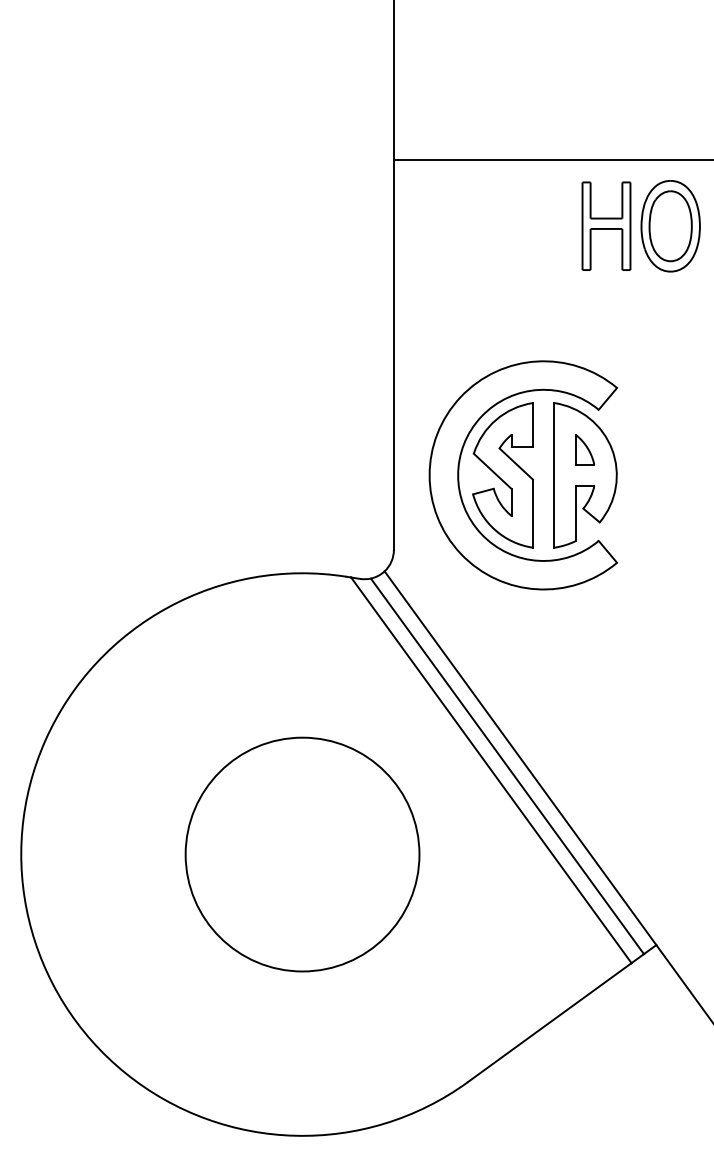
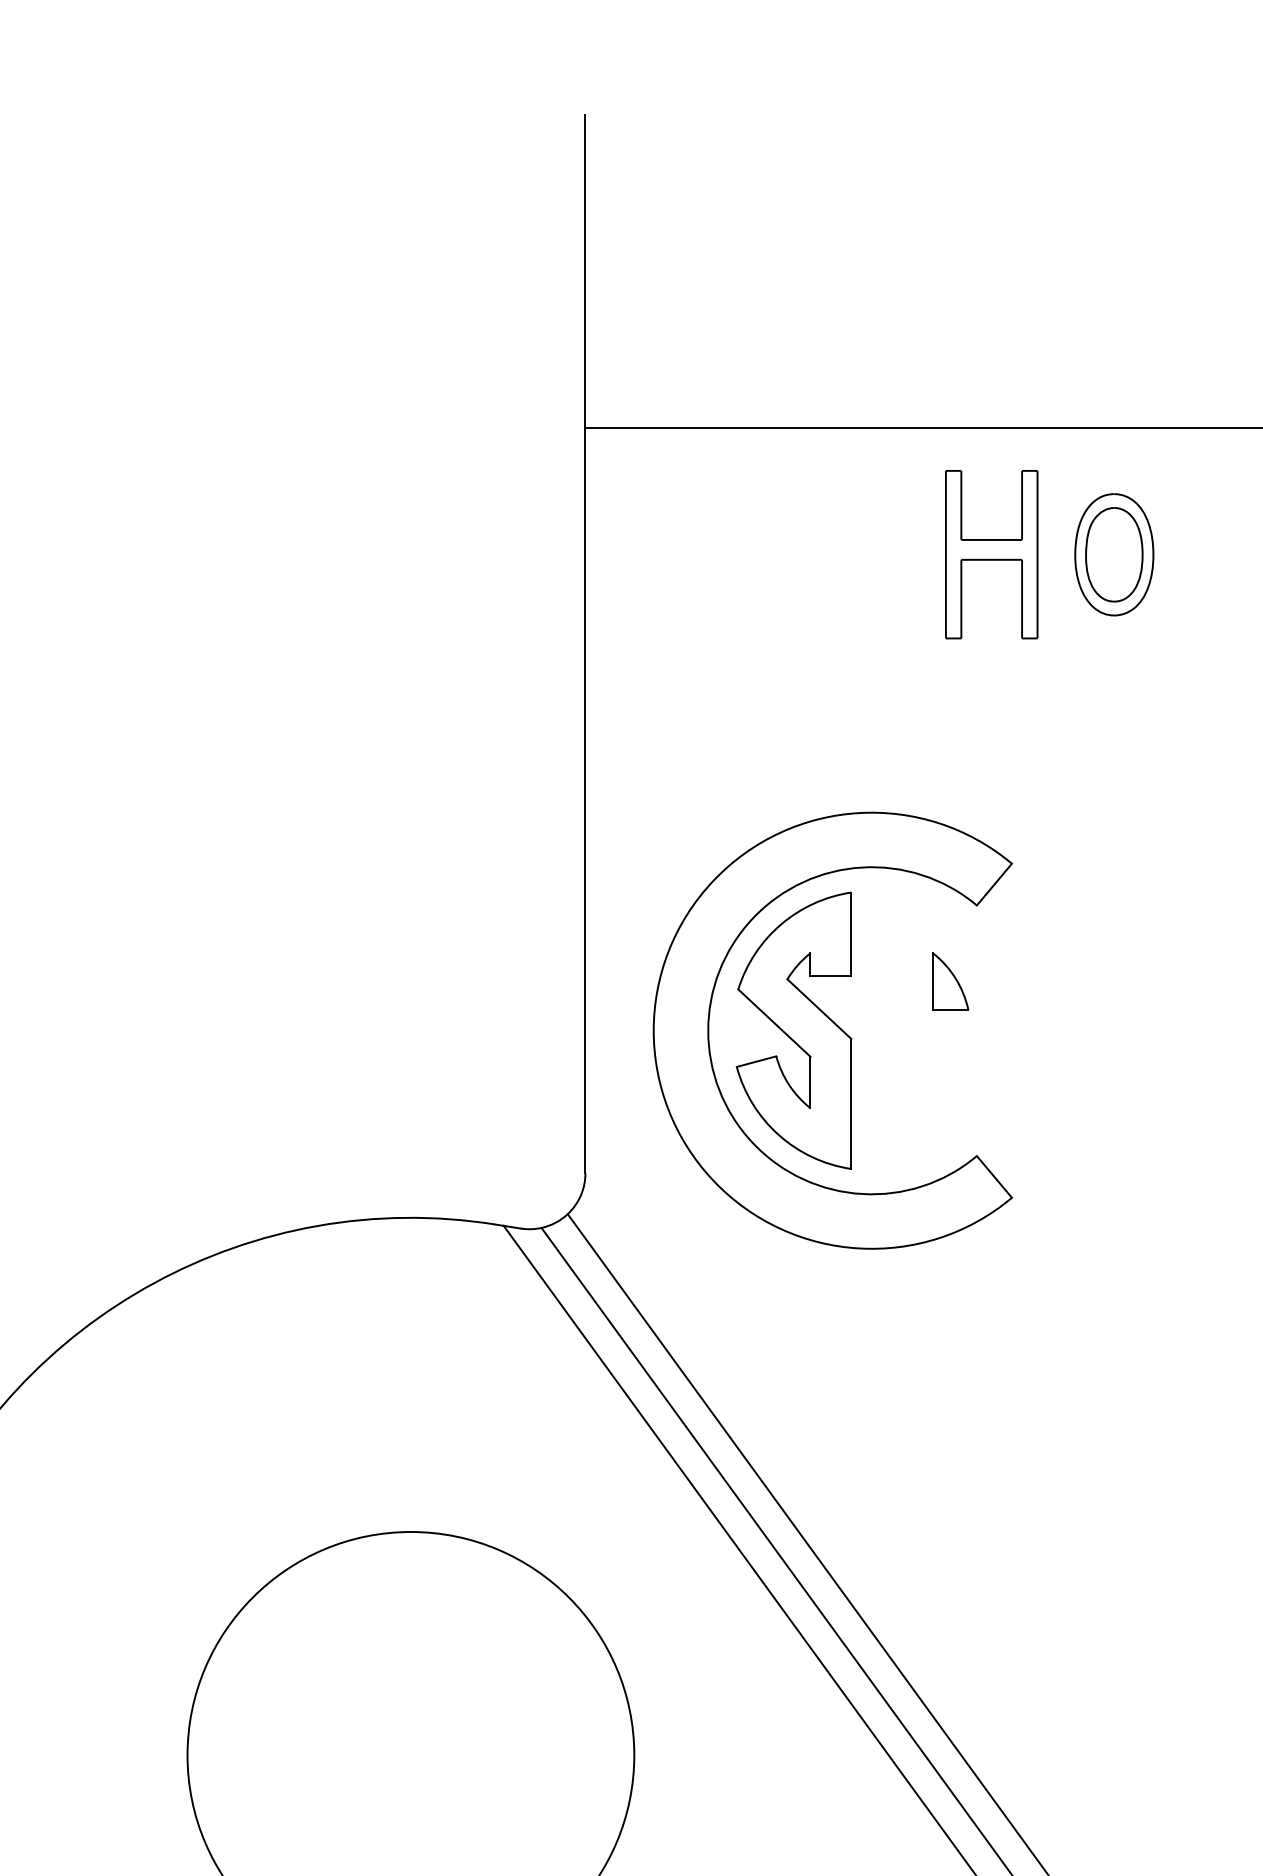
part: (670, 226) -> (1114, 555), size x0.7
part: (585, 475) -> (951, 1030), removed

